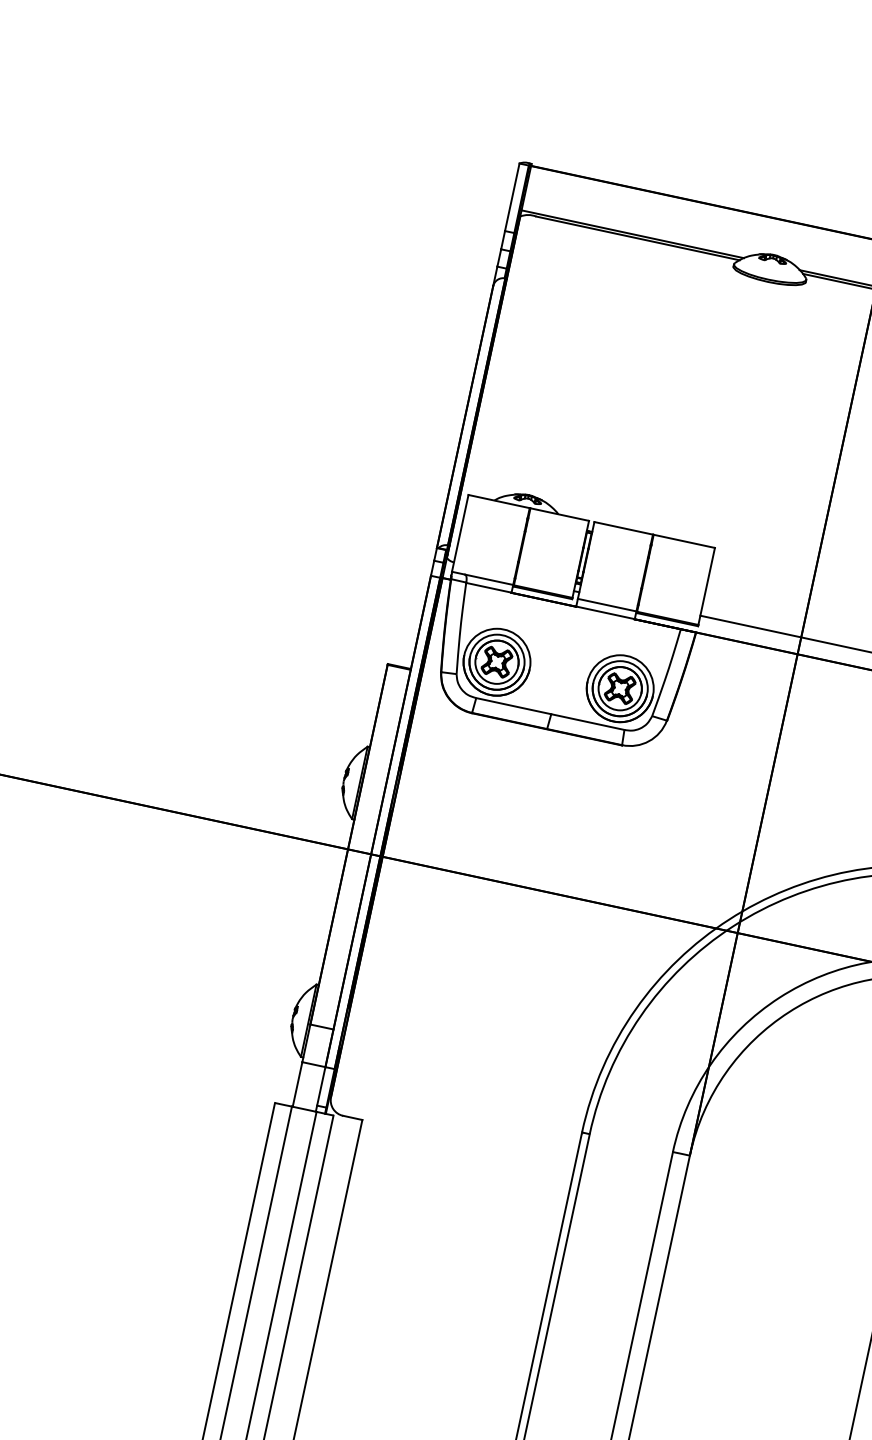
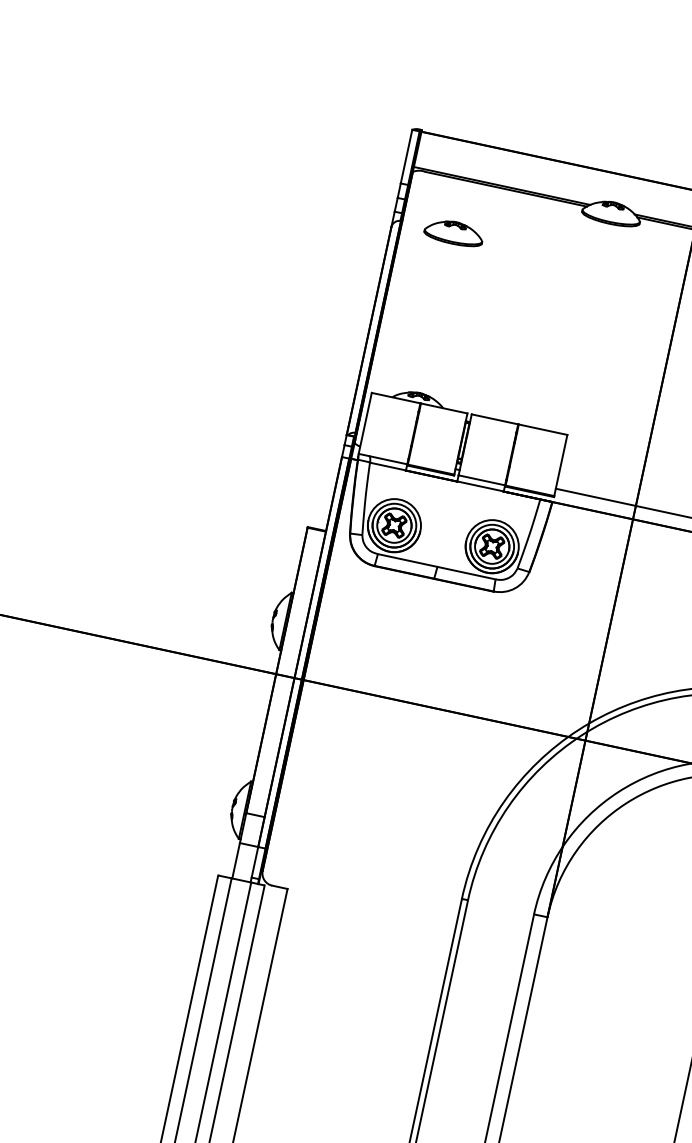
part: (570, 294) -> (452, 233), added

